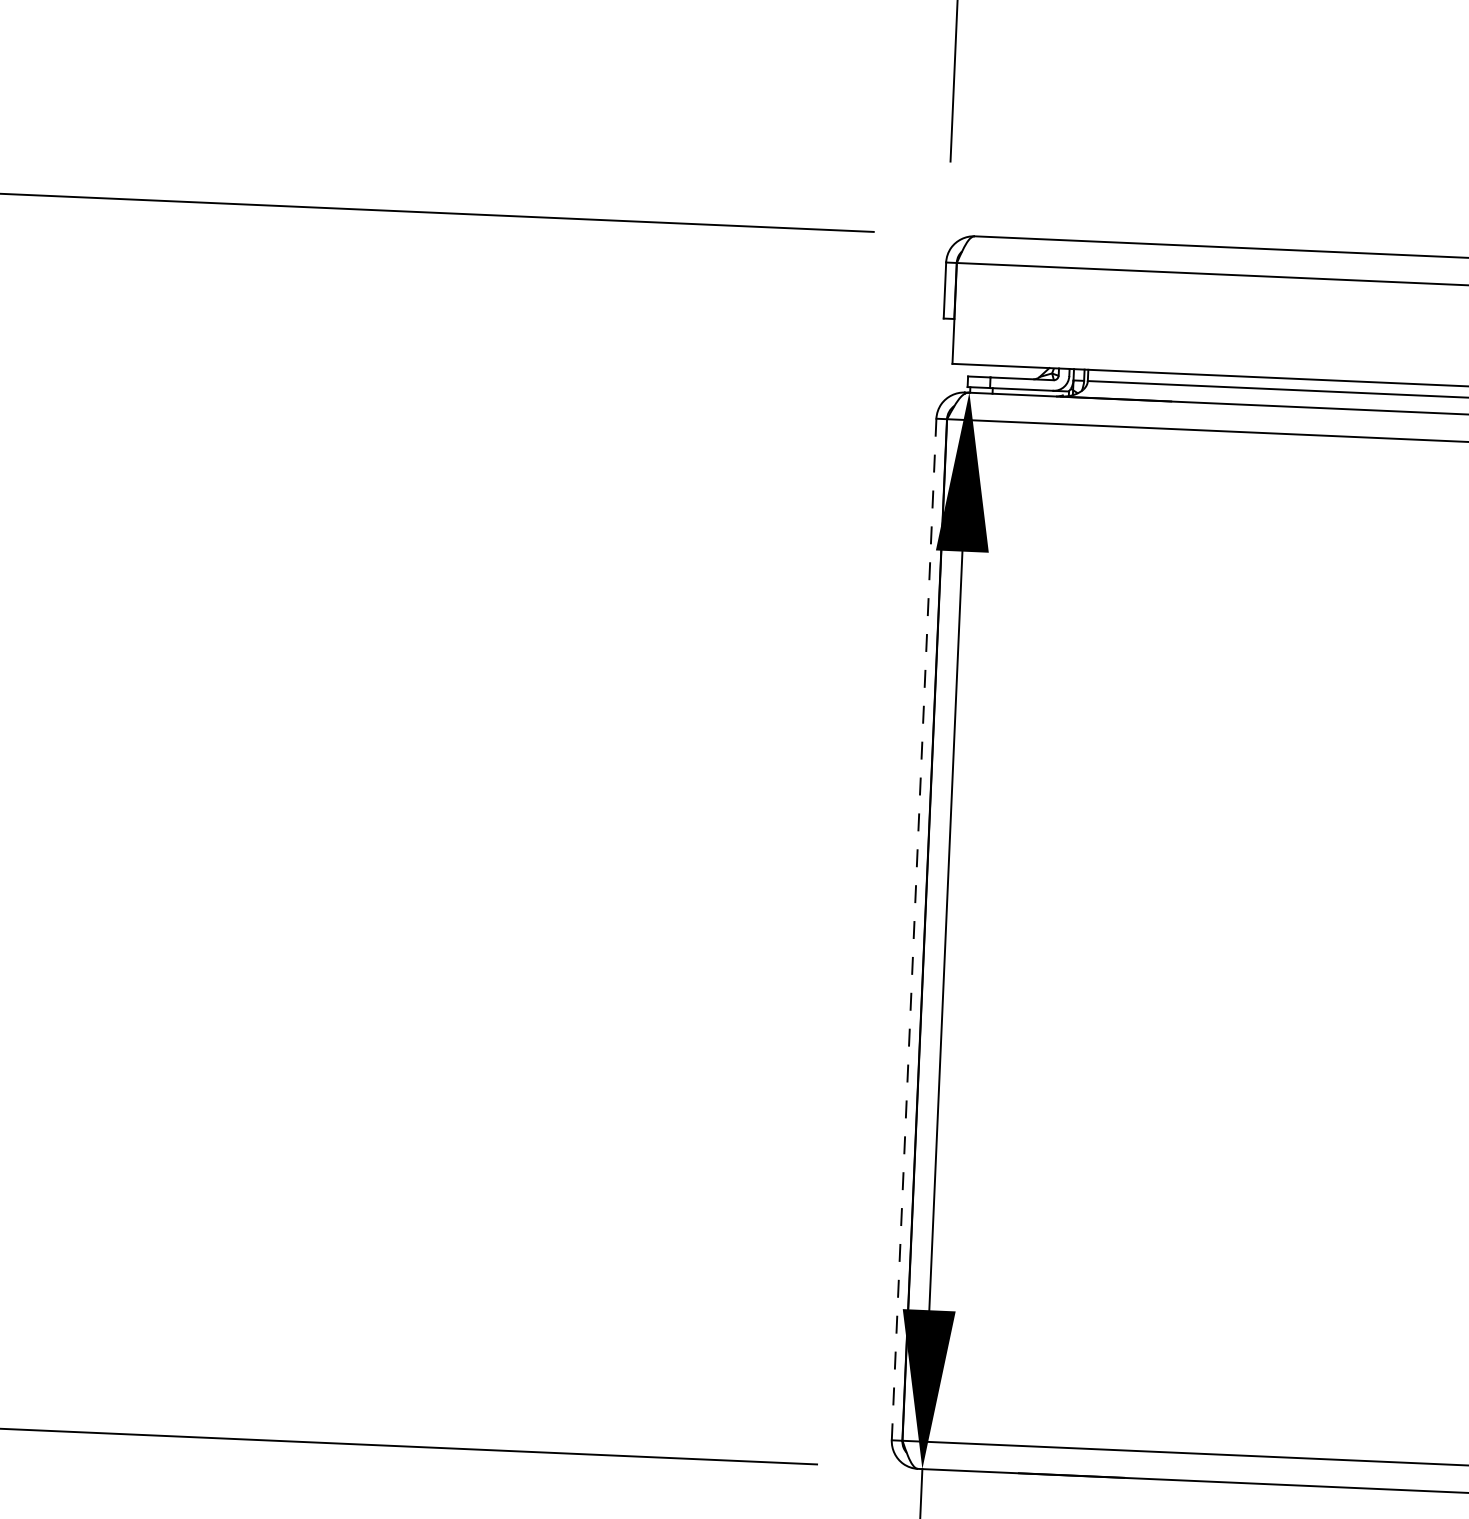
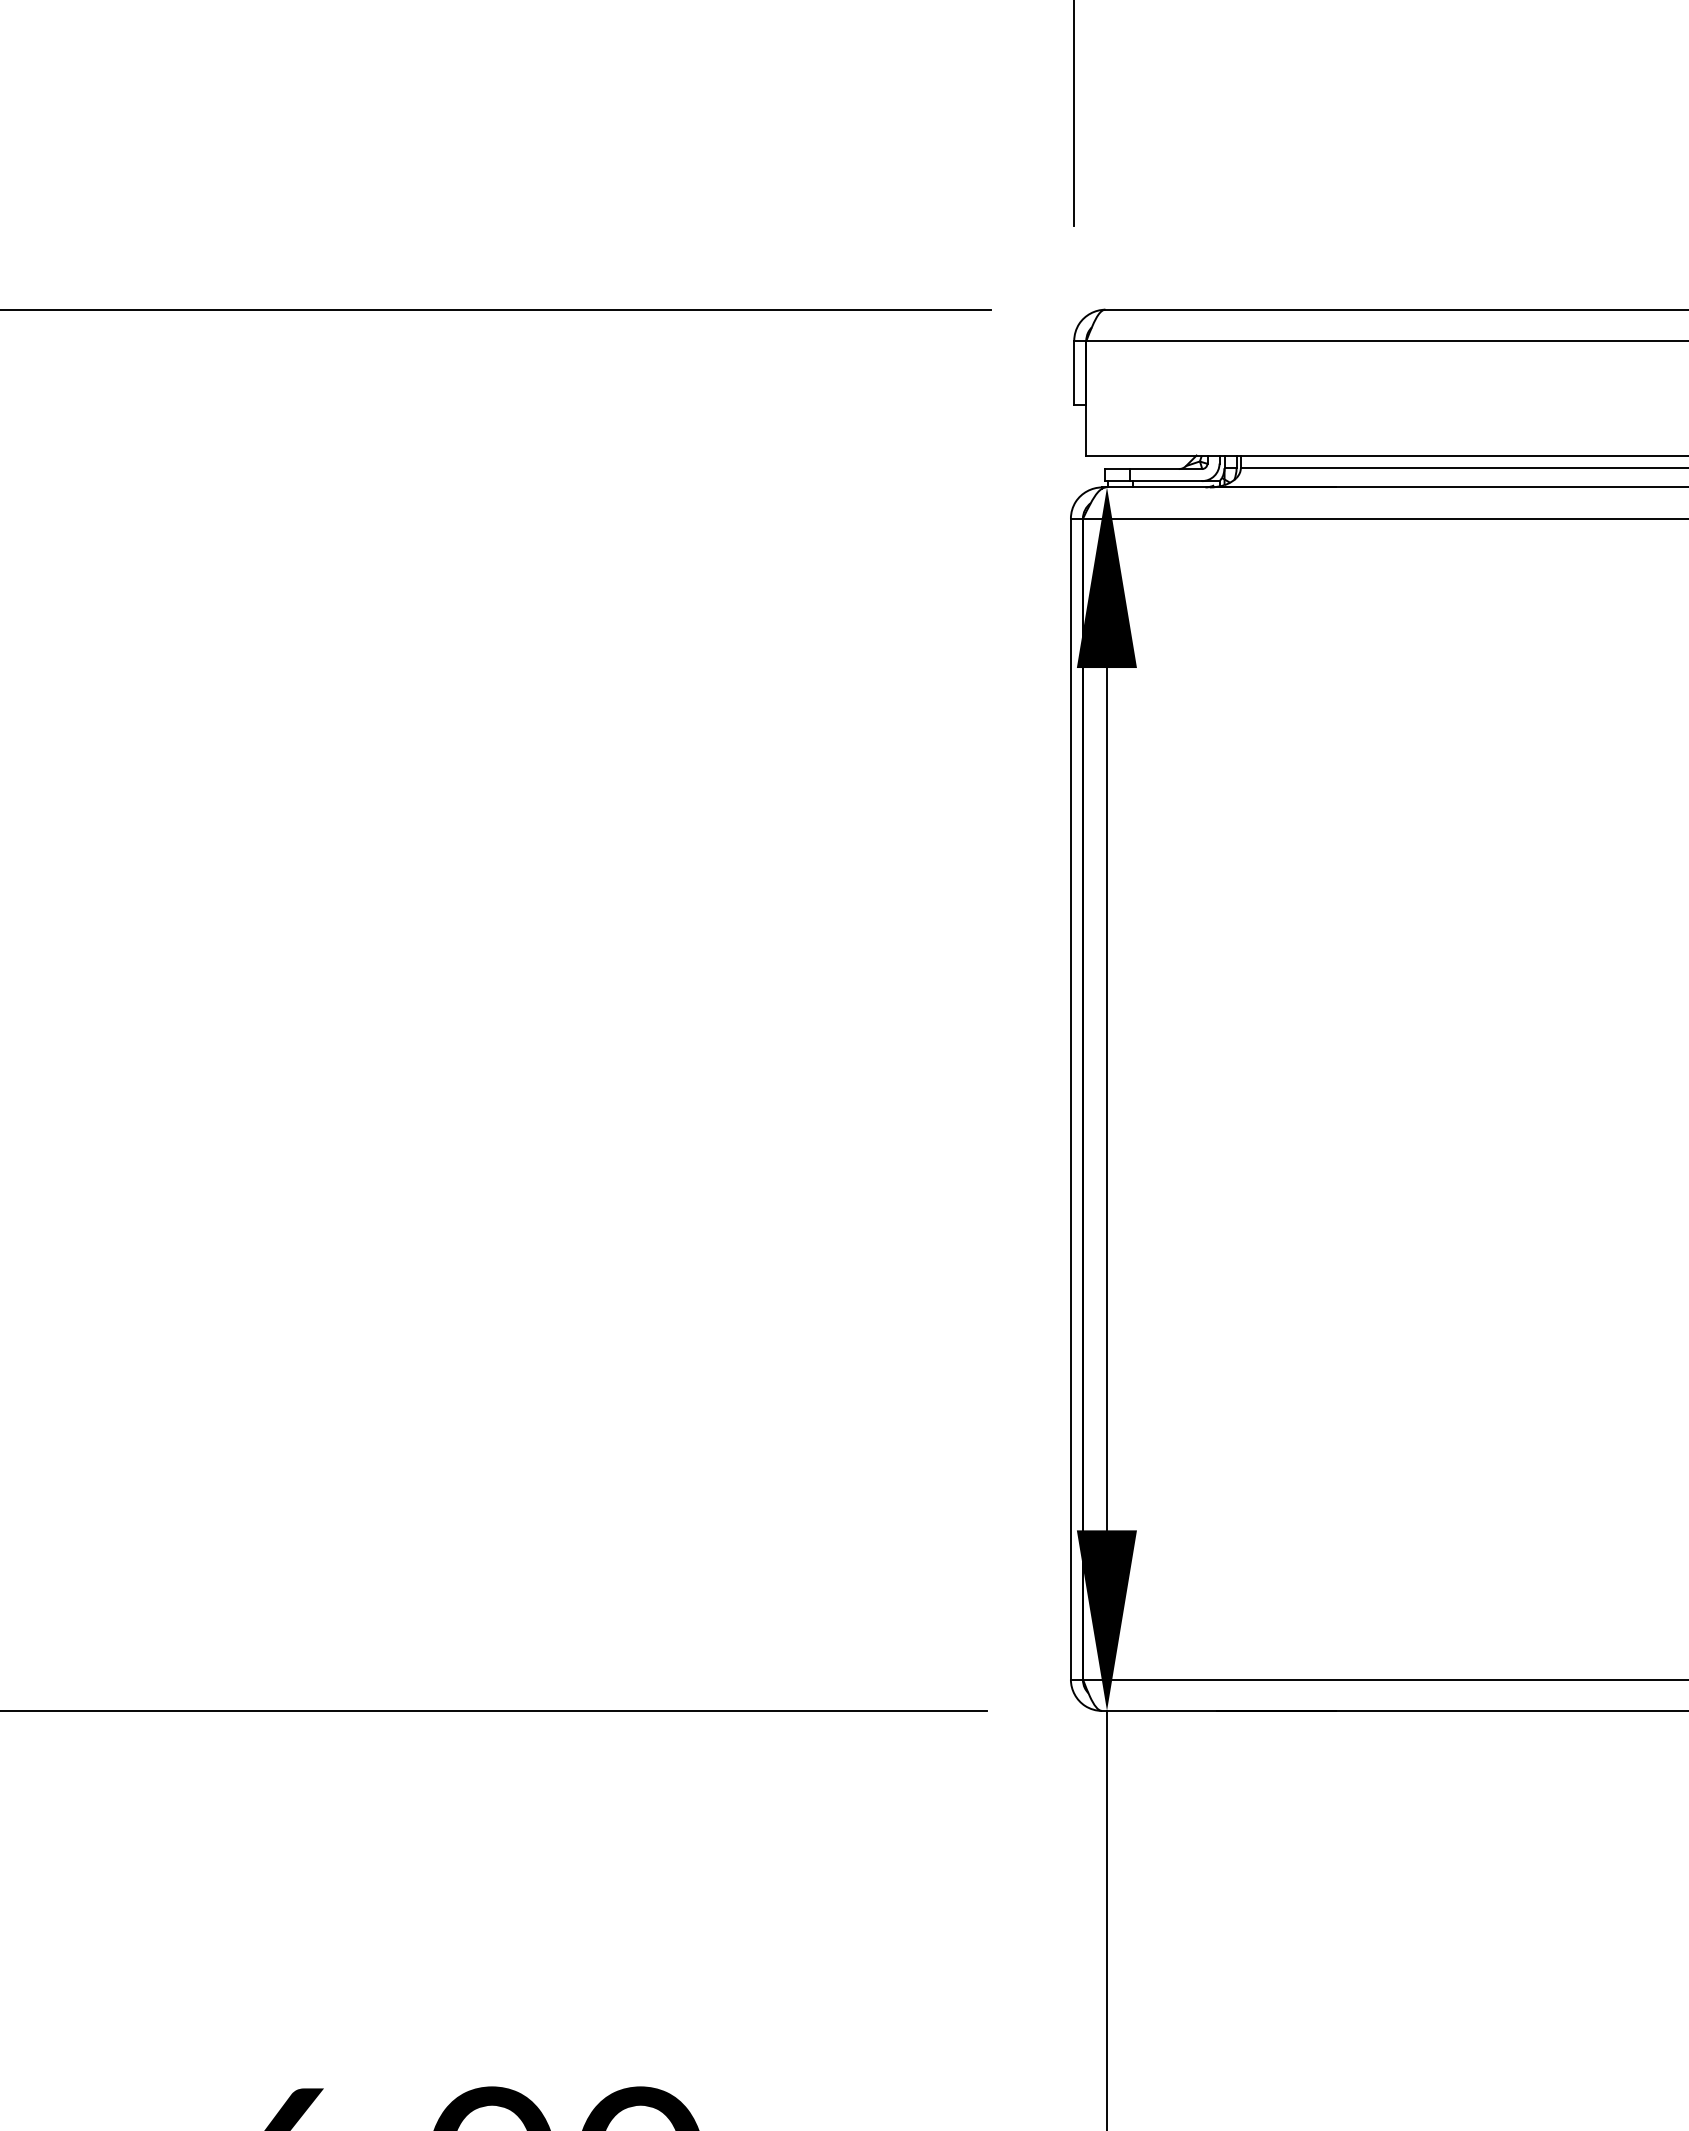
line: (913, 929) -> (1070, 1099), dashed -> solid

